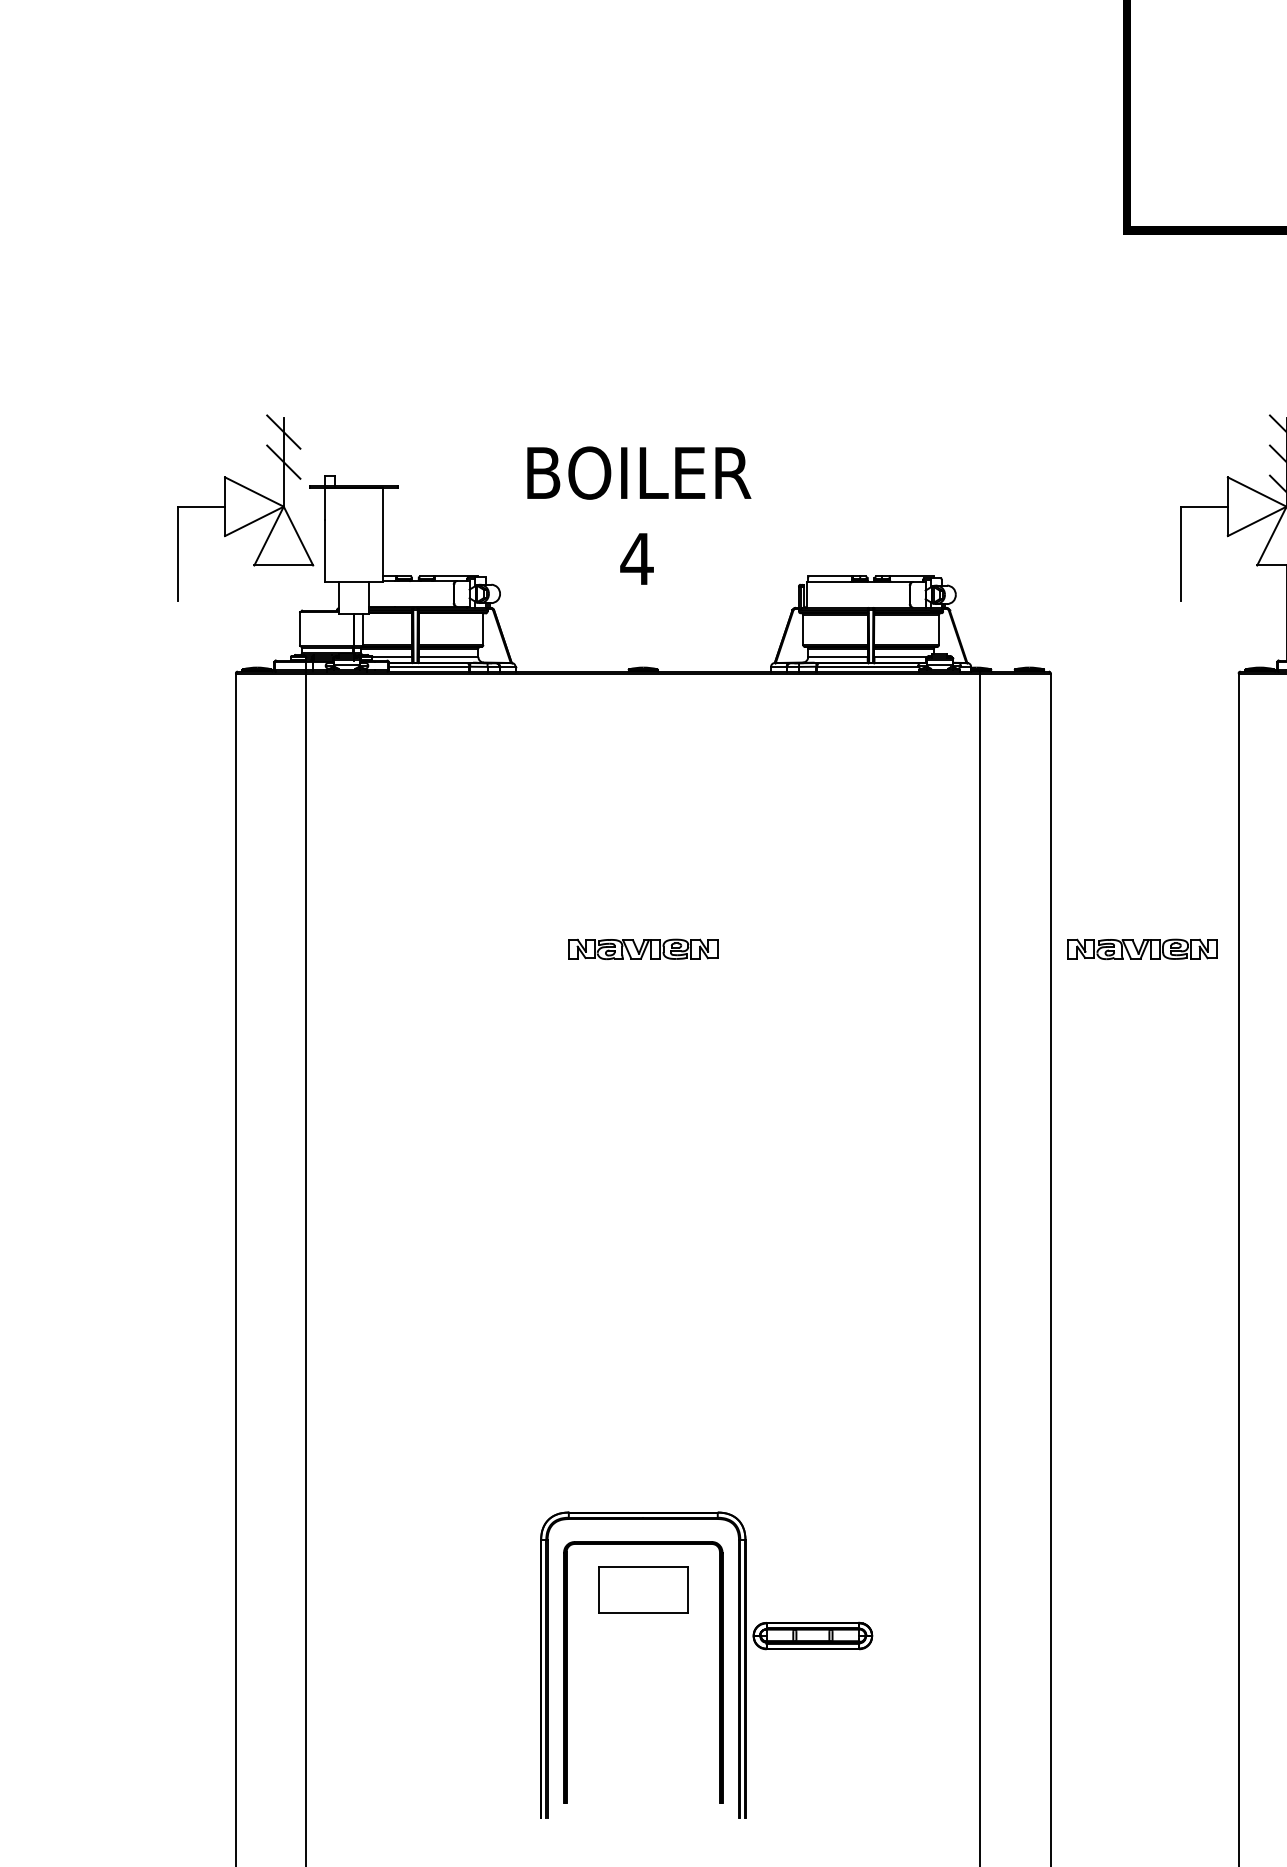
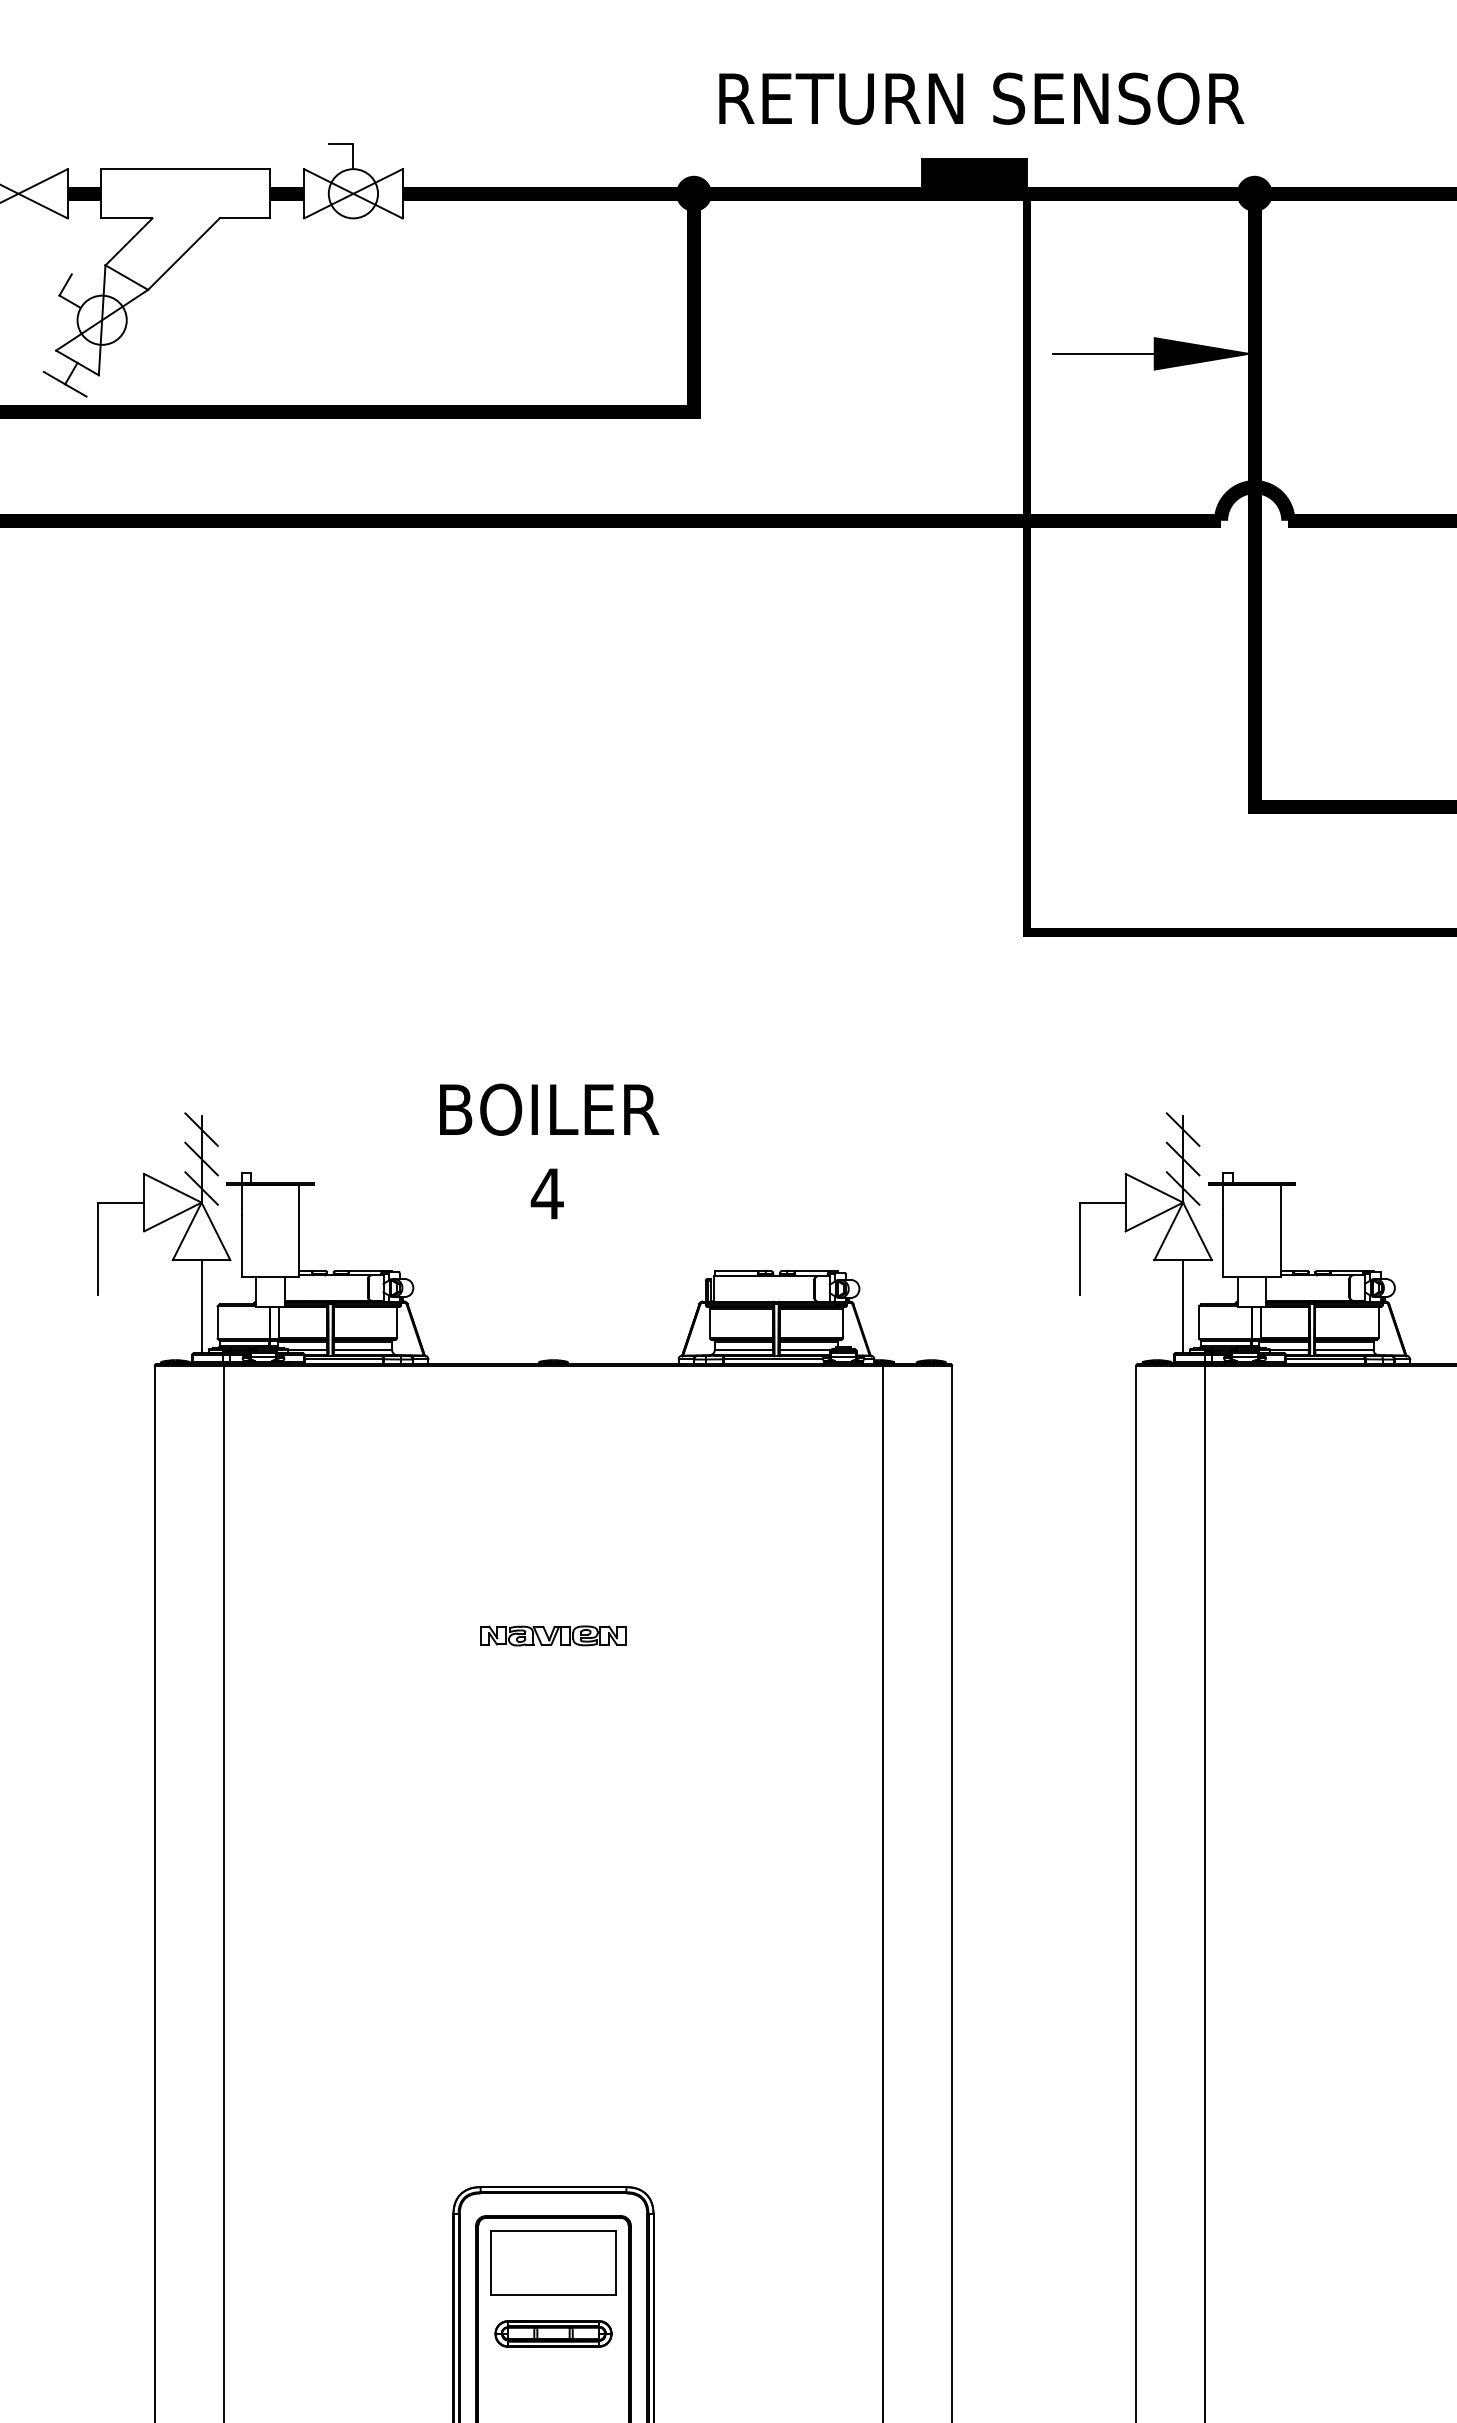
line: (283, 492) -> (201, 1188), added
text: (639, 515) -> (549, 1151), moved
line: (283, 612) -> (201, 1306), added
part: (1142, 948) -> (1042, 1635), removed
part: (643, 1589) -> (553, 2262), size x1.43
part: (812, 1635) -> (553, 2333), moved

